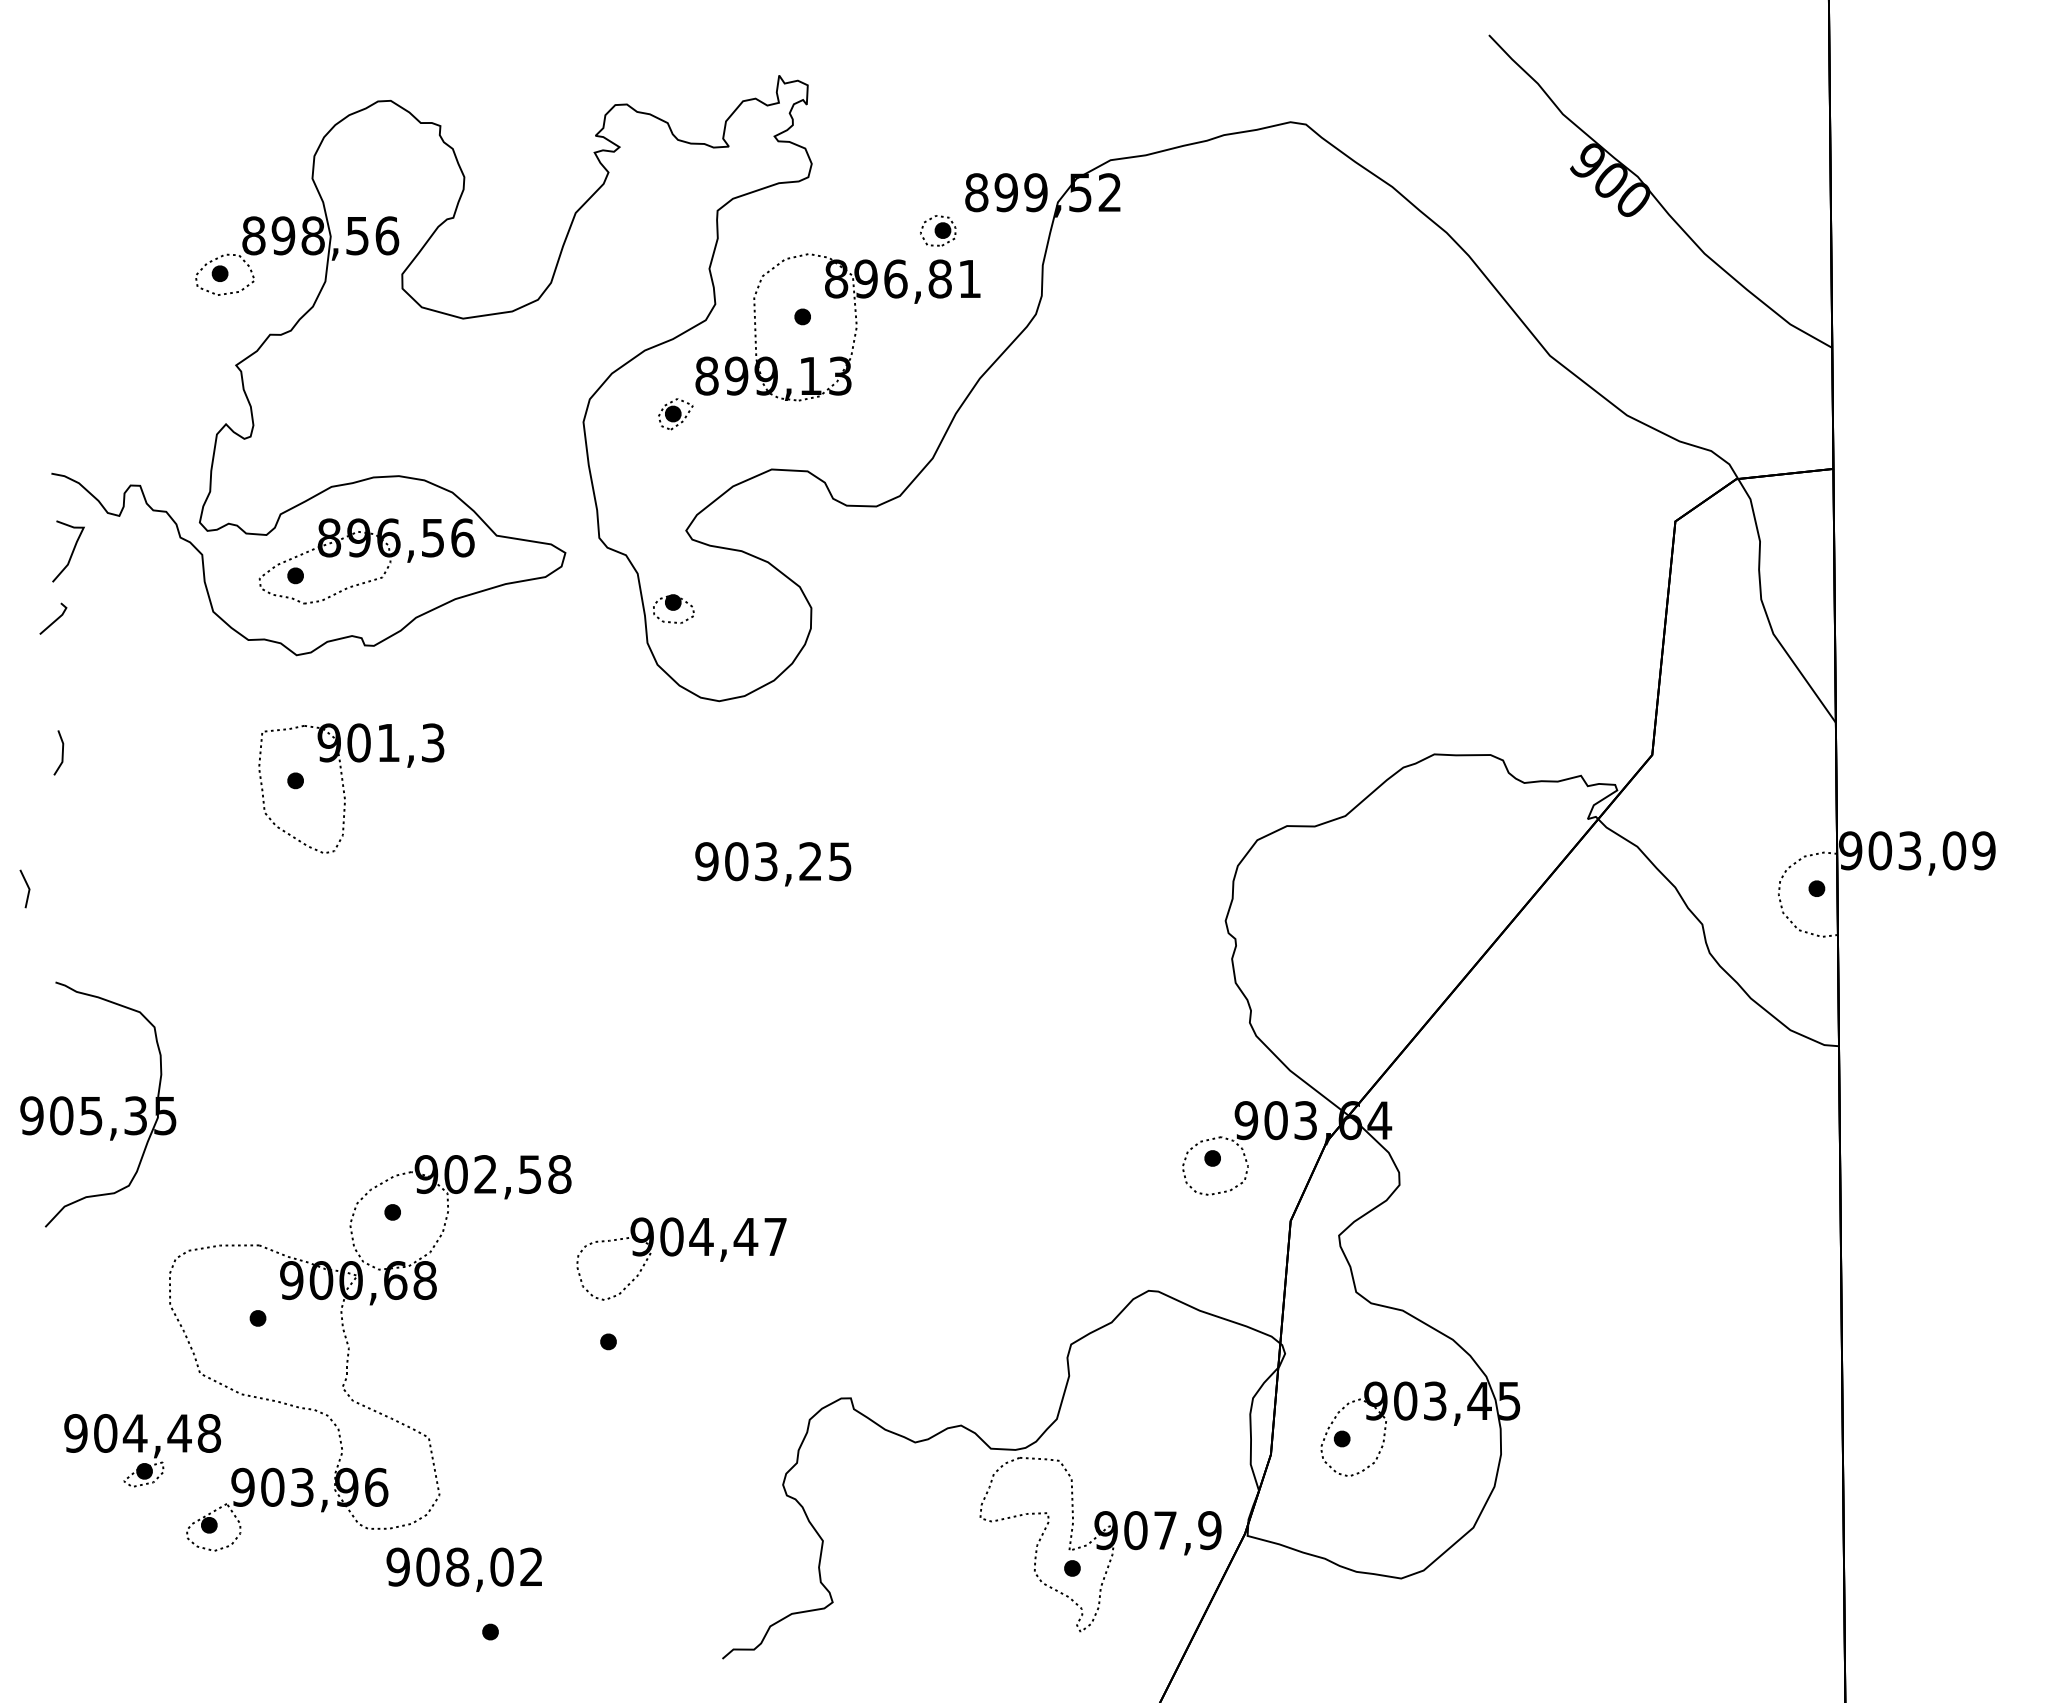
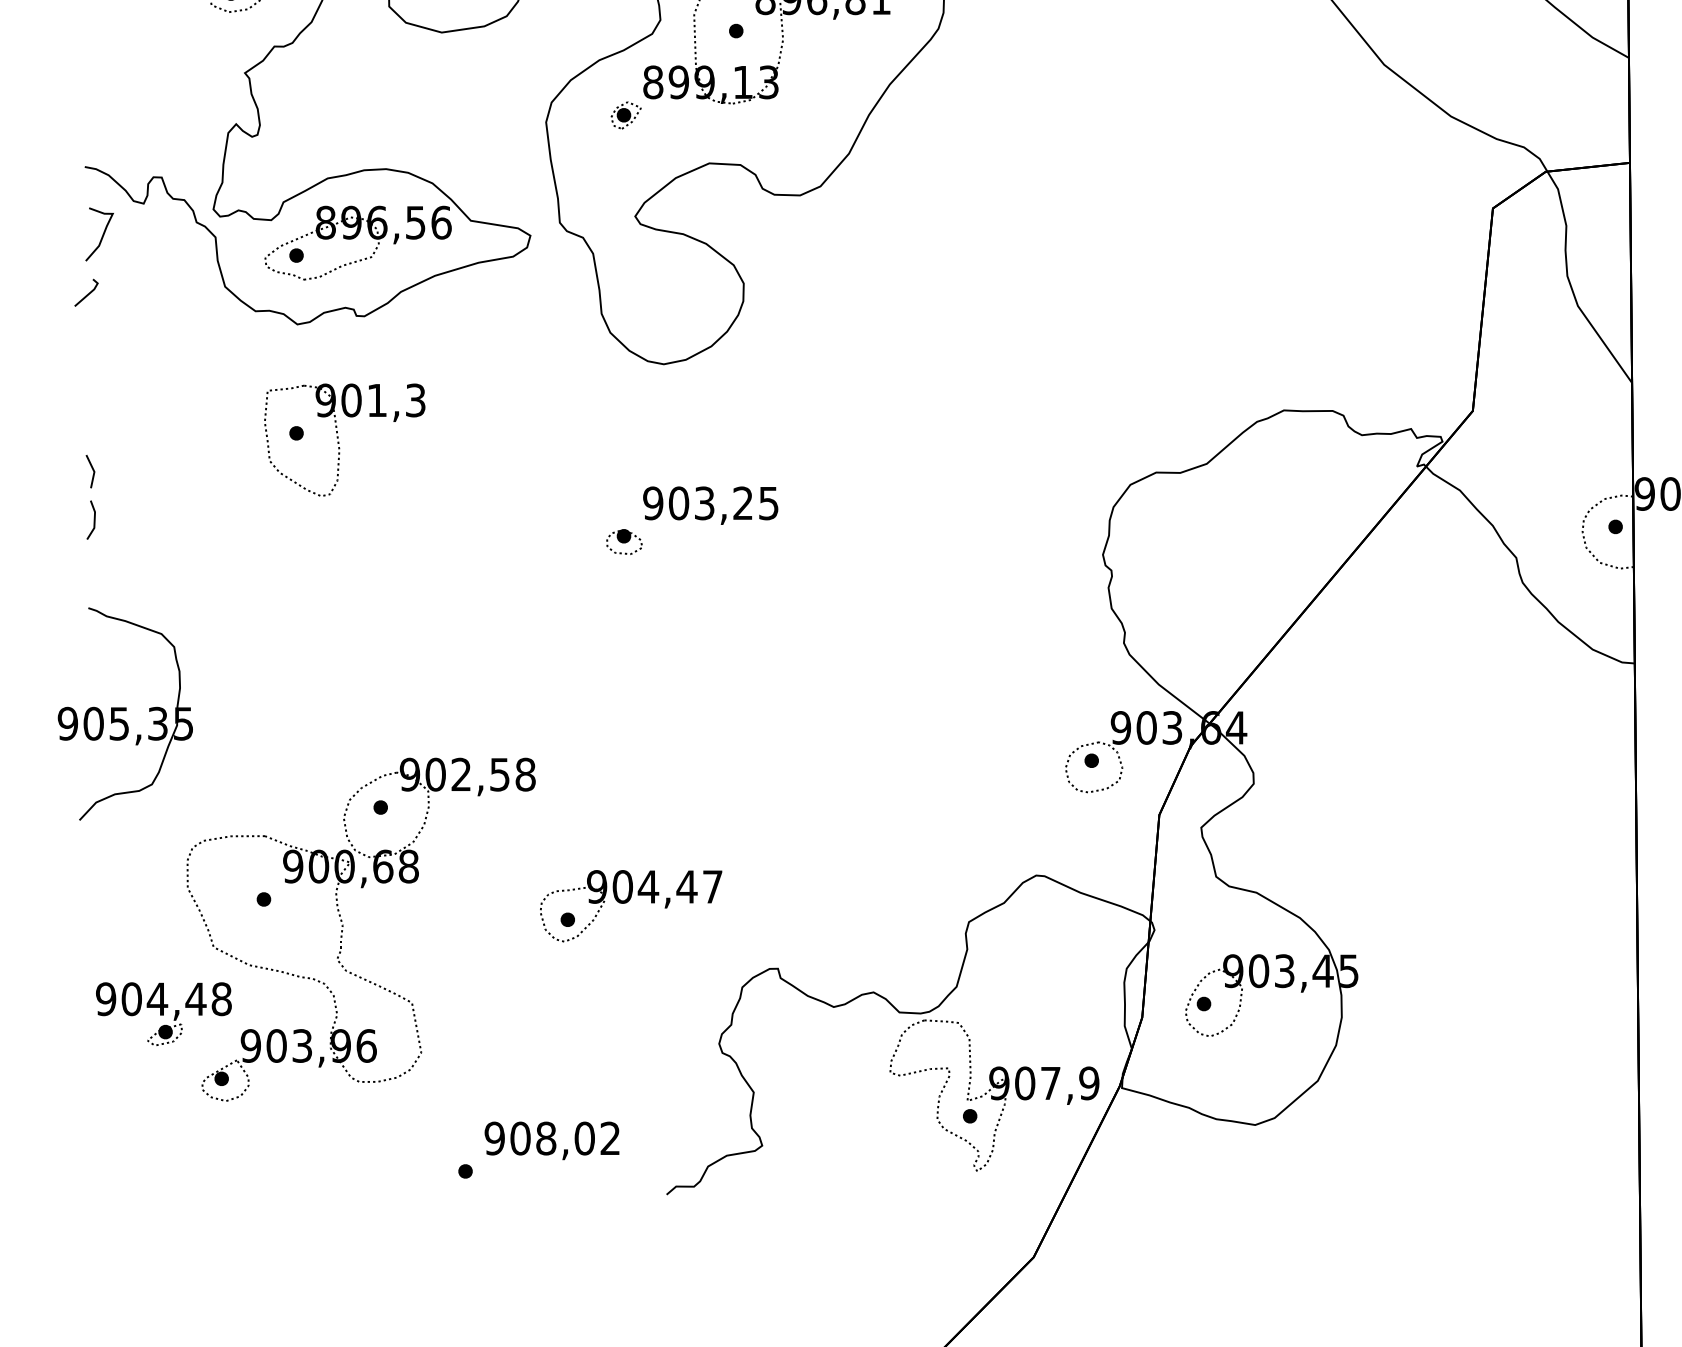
part: (673, 608) -> (624, 541), moved
line: (61, 753) -> (93, 520), moved
line: (27, 887) -> (92, 470), moved
part: (681, 1258) -> (631, 905), moved
text: (463, 1569) -> (551, 1140), moved

